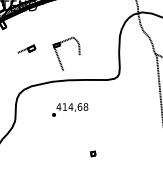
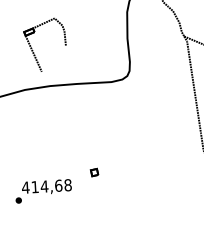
text: (70, 109) -> (44, 190), moved
part: (93, 153) -> (94, 171), moved

